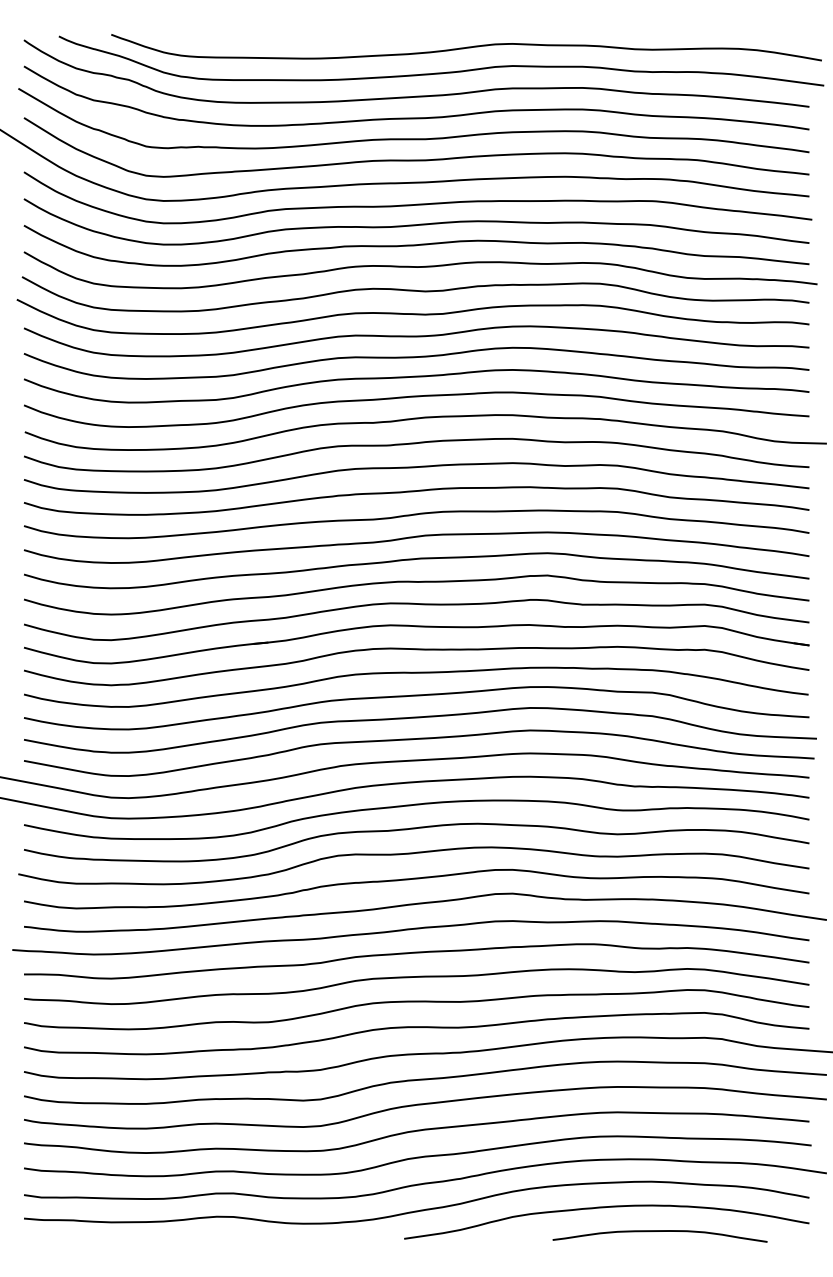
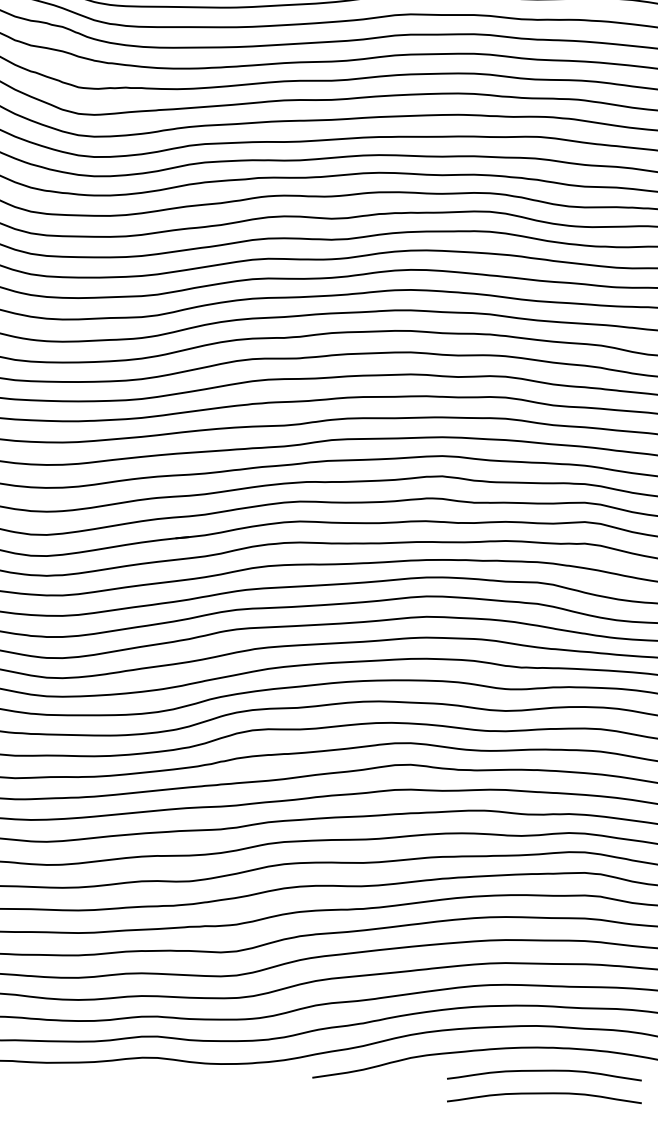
curve: (659, 1256) -> (543, 1093), added

